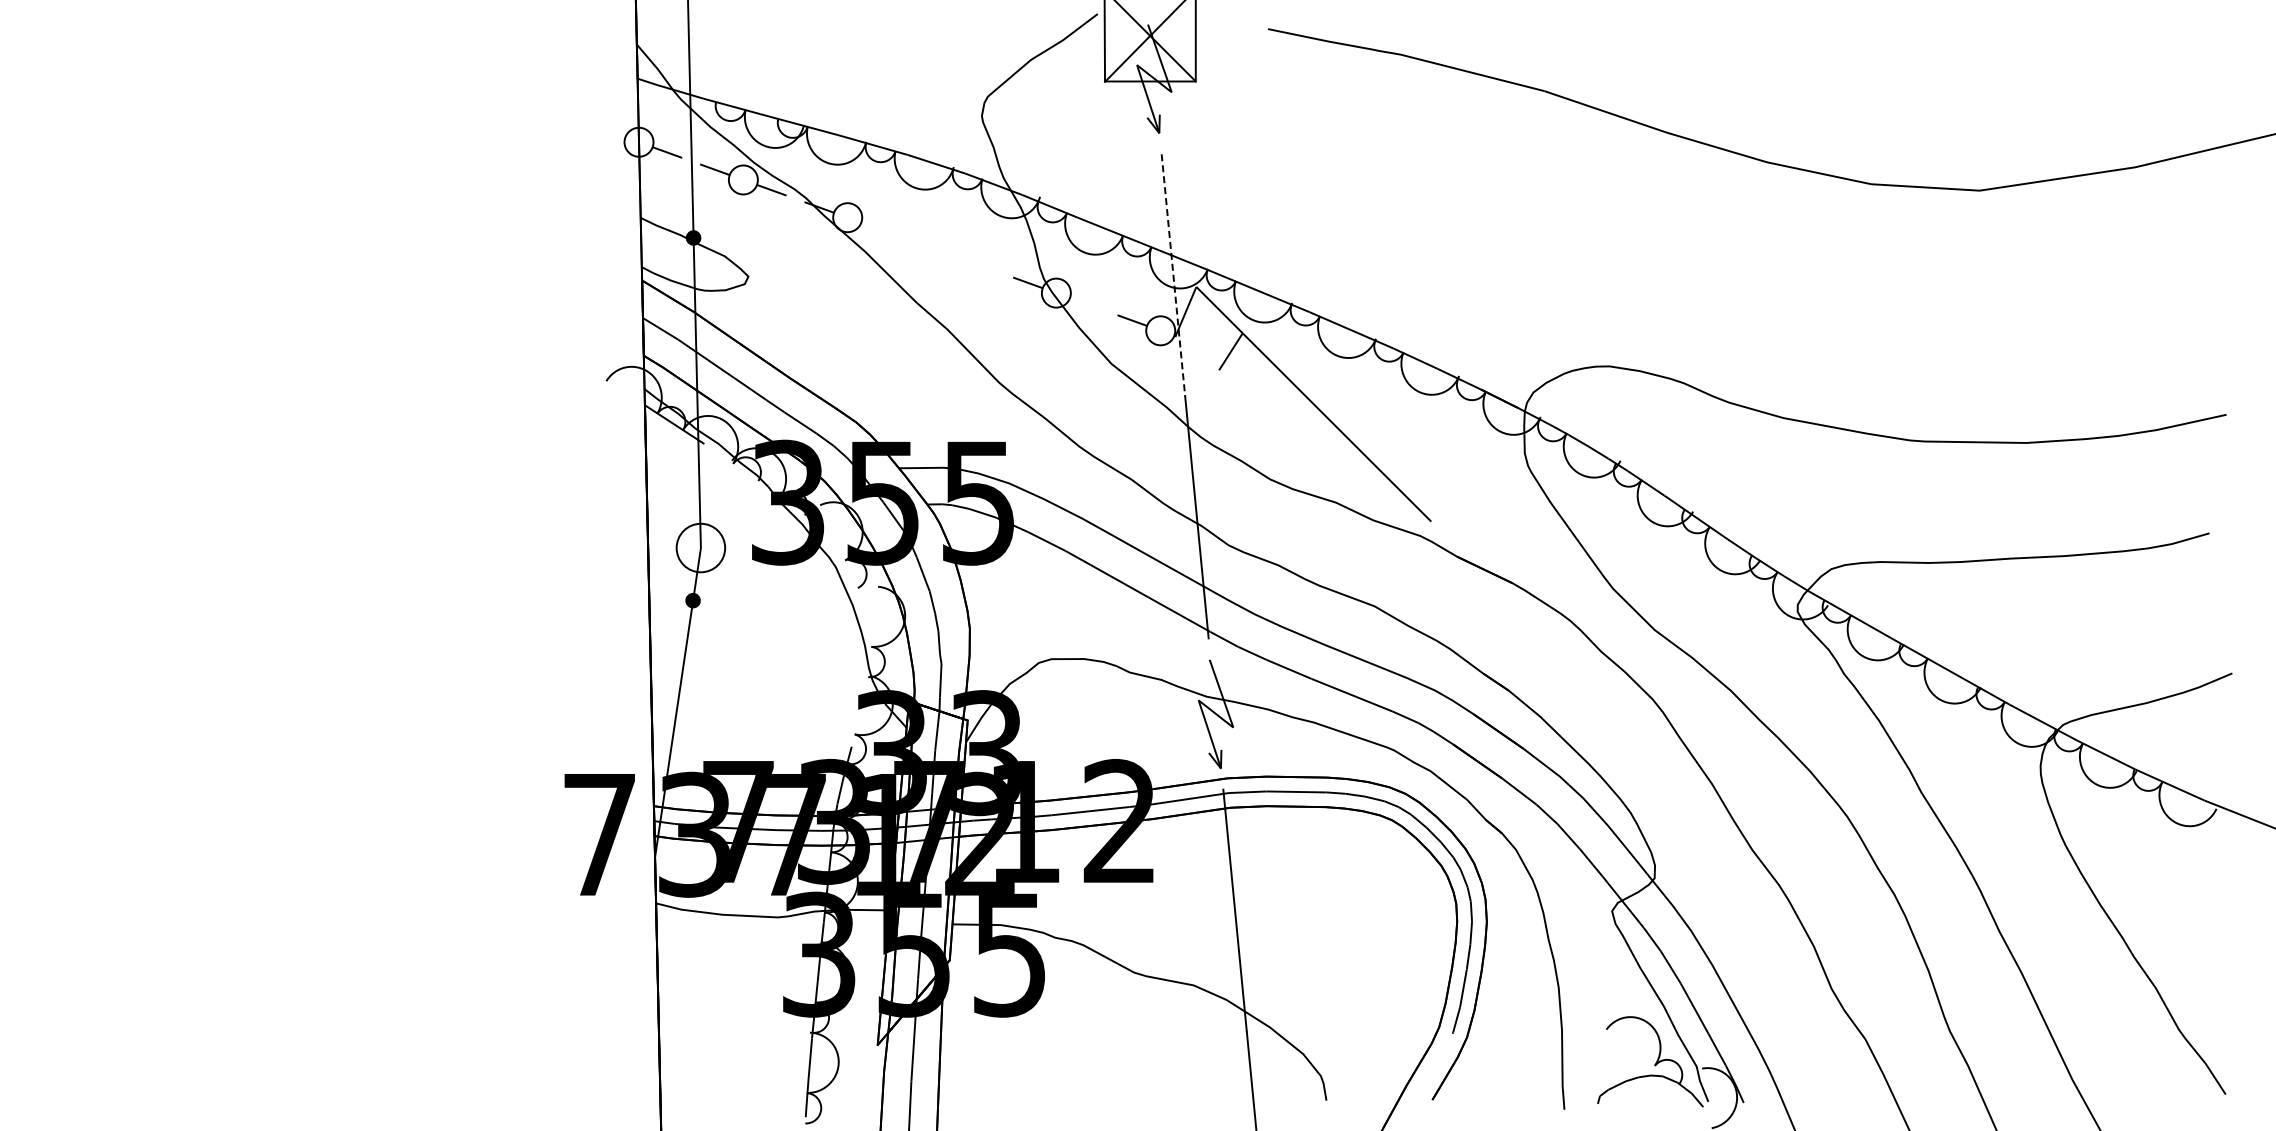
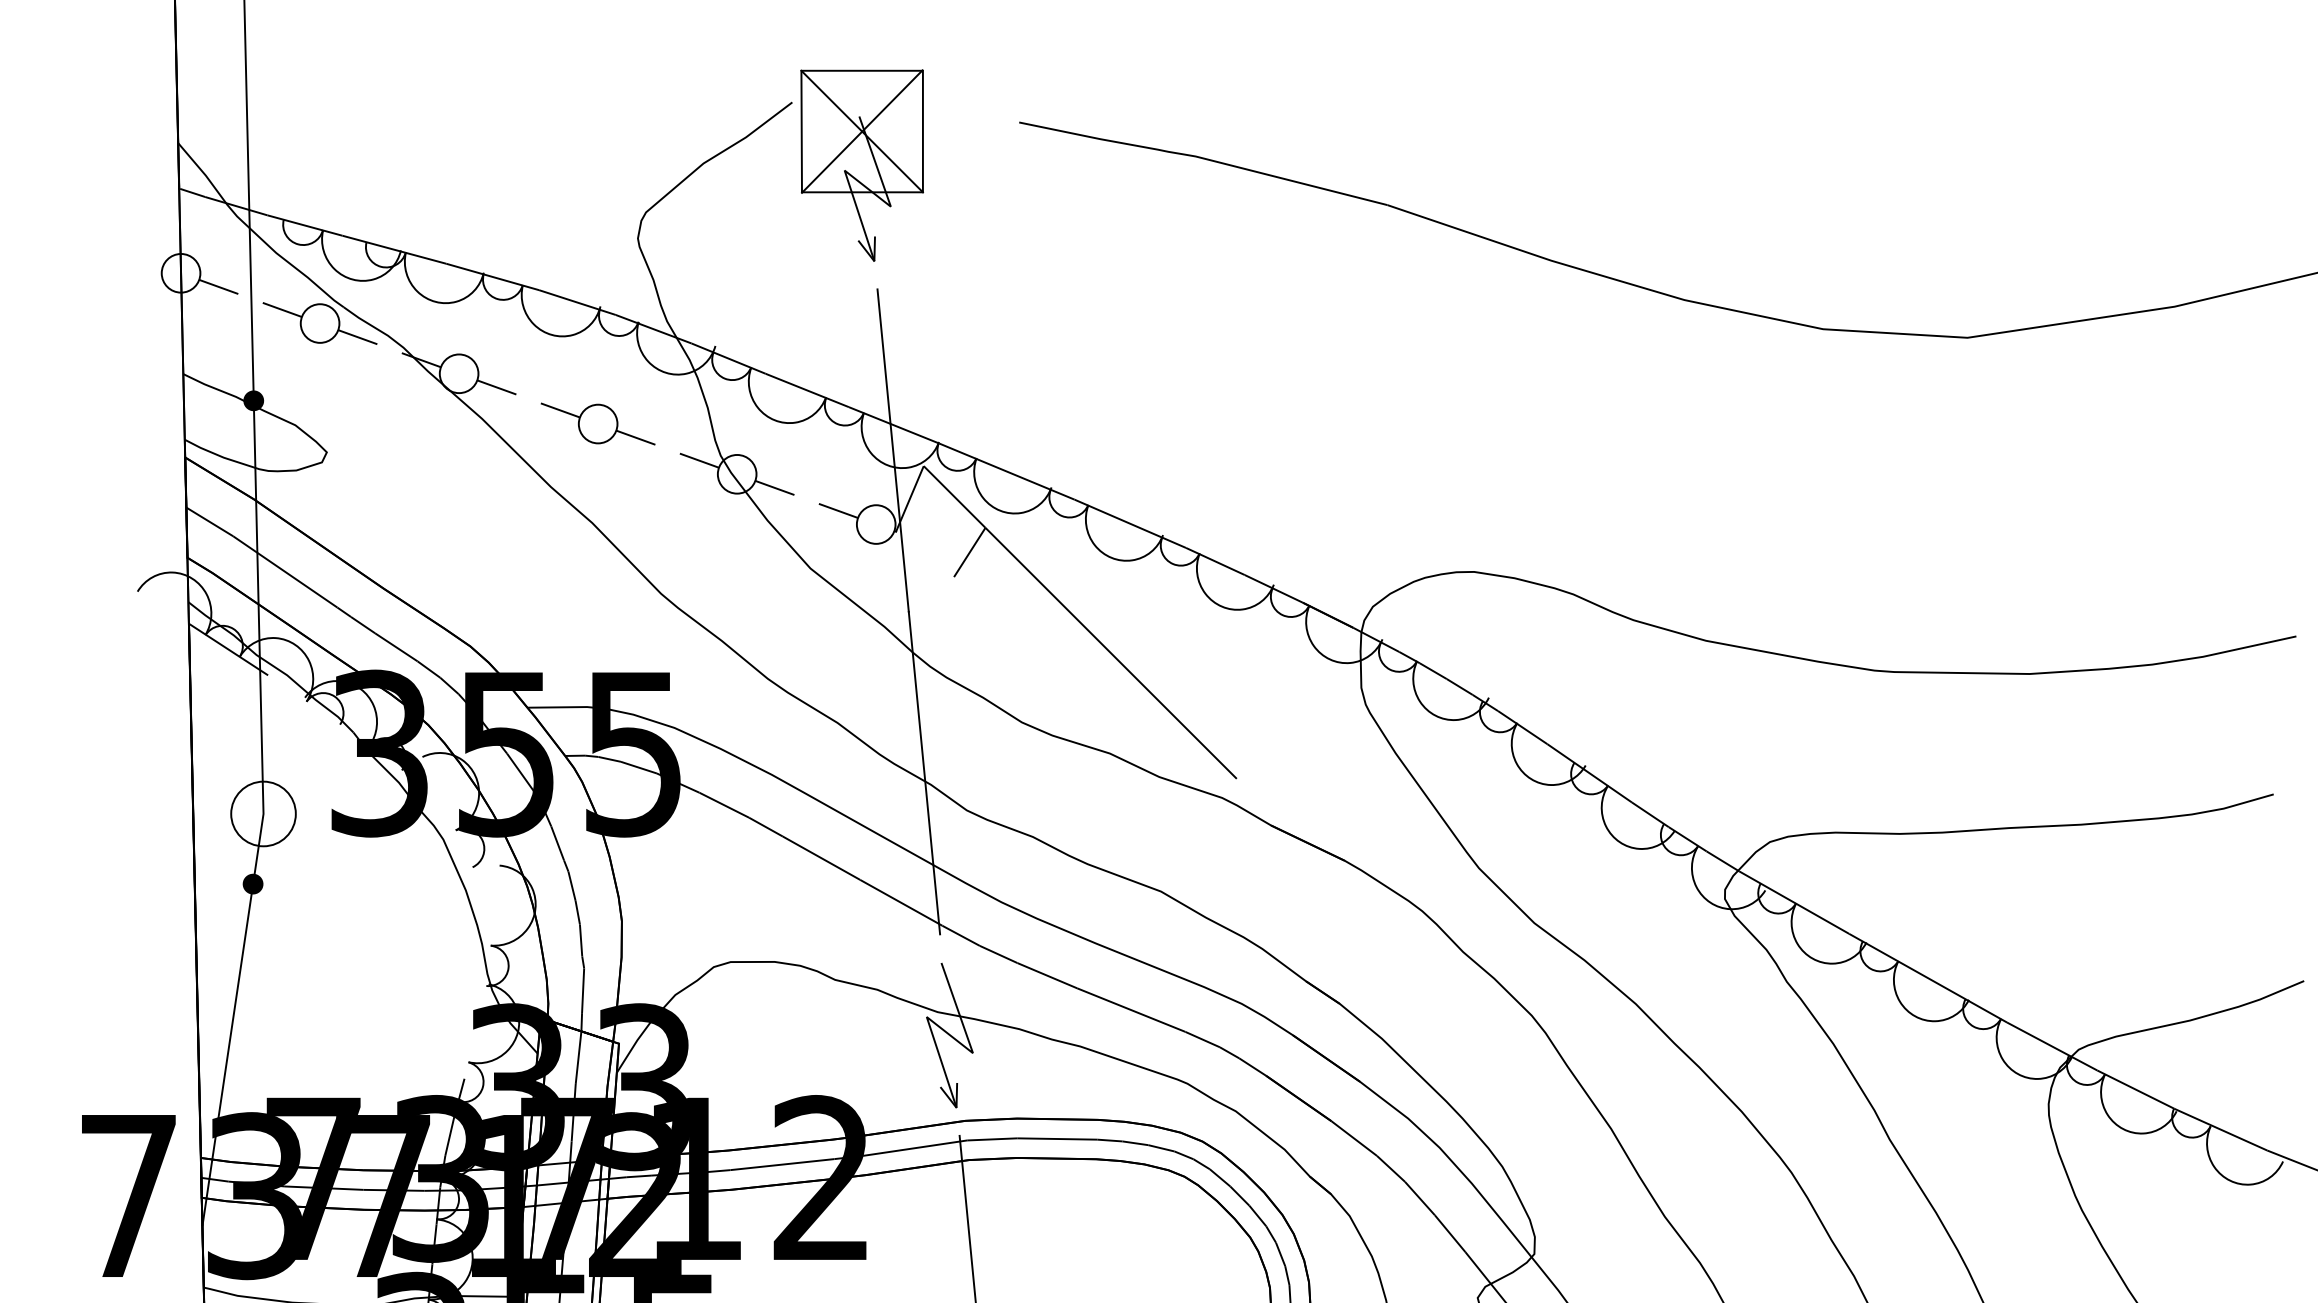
line: (875, 227) -> (496, 386), added
part: (951, 255) -> (597, 424), added
line: (1173, 275) -> (893, 450), dashed -> solid
line: (1084, 303) -> (774, 488), added

